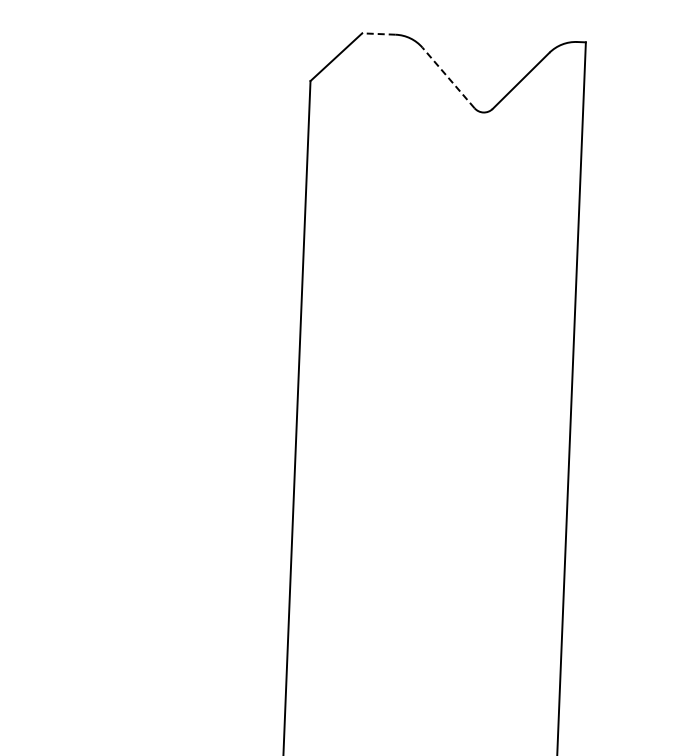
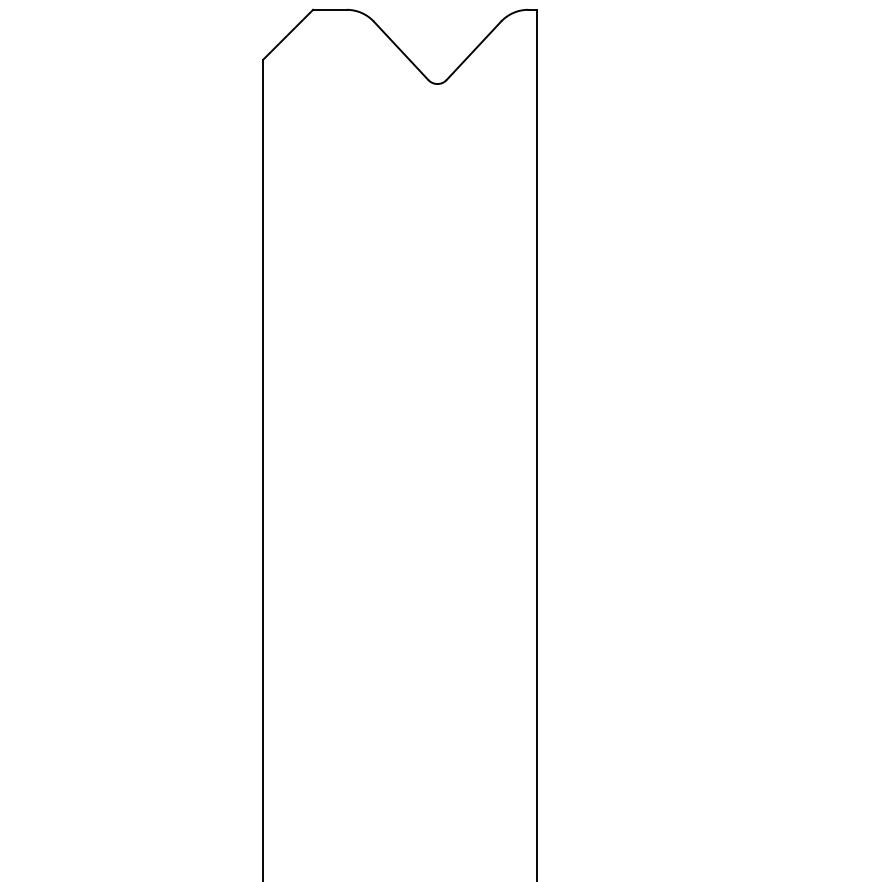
line: (378, 33) -> (329, 9), dashed -> solid
line: (448, 77) -> (401, 50), dashed -> solid

